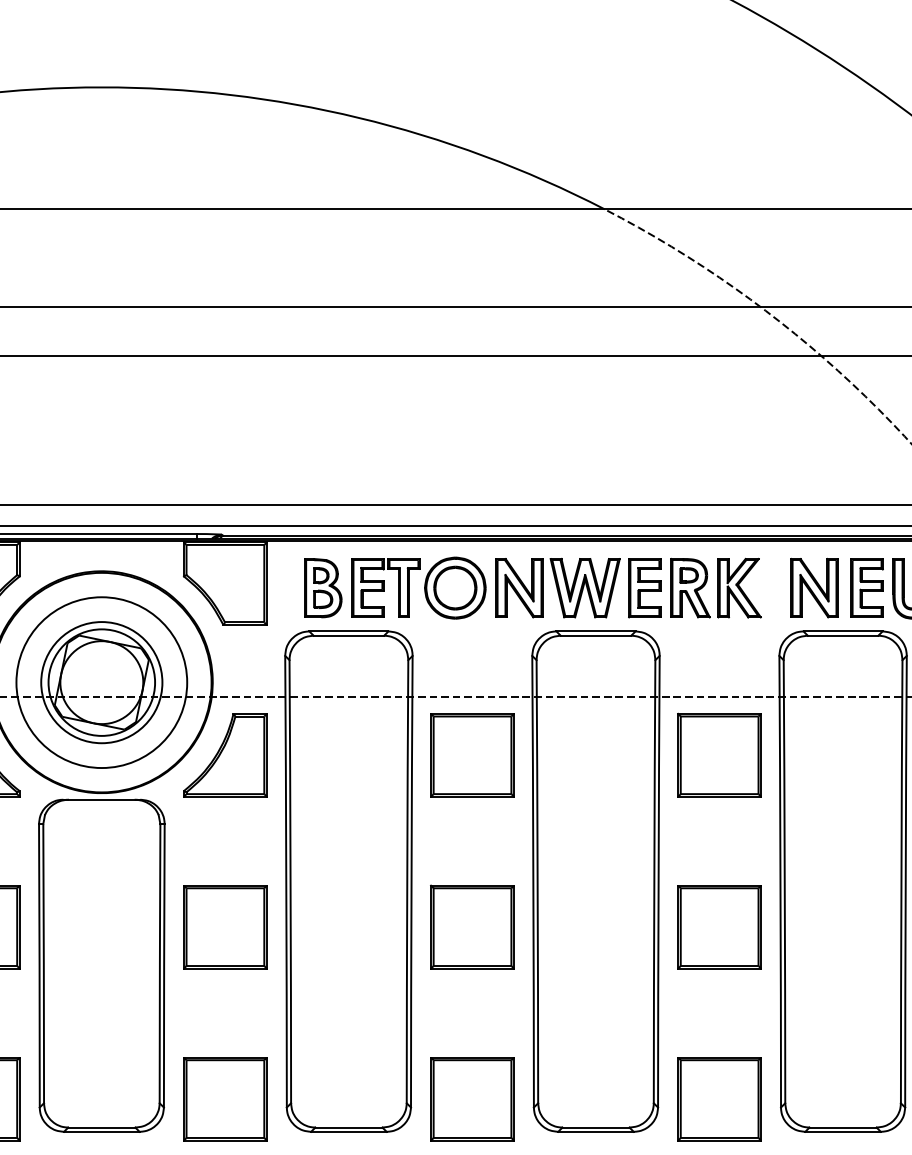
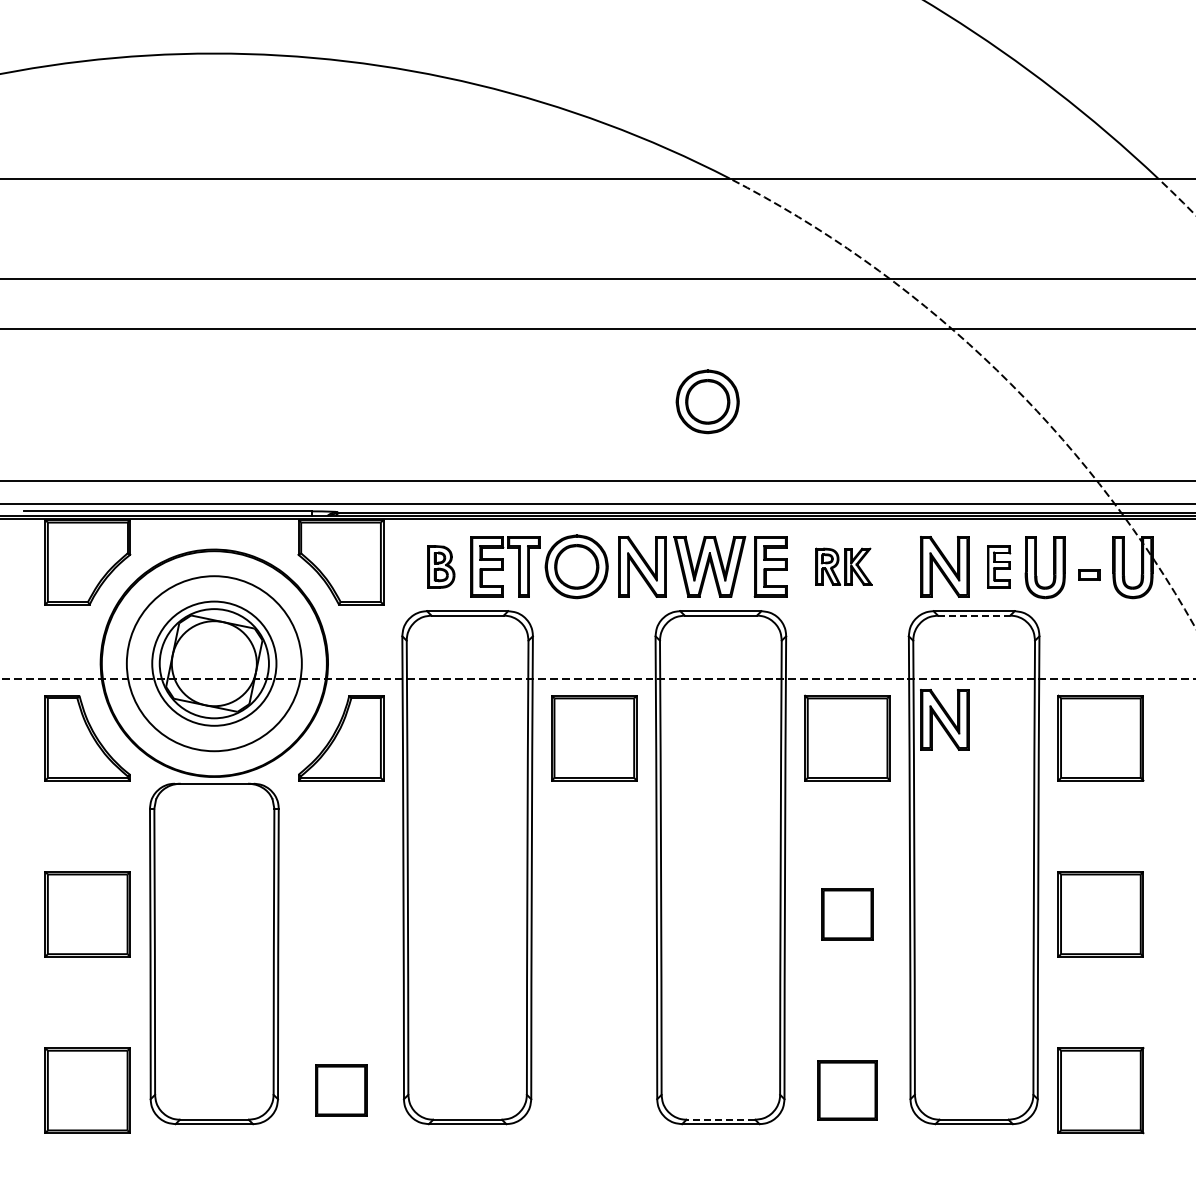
part: (582, 426) -> (707, 401), added
part: (323, 587) -> (441, 566), size x0.7
part: (715, 587) -> (843, 566), size x0.6
part: (866, 587) -> (998, 566), size x0.7
line: (843, 635) -> (974, 615), solid -> dashed
part: (814, 737) -> (944, 719), added
part: (471, 926) -> (593, 913), removed
part: (225, 927) -> (341, 914), removed
part: (719, 927) -> (847, 914), size x0.6
part: (225, 1099) -> (341, 1090), size x0.6
part: (472, 1099) -> (594, 1090), removed
part: (719, 1099) -> (847, 1090), size x0.7
line: (595, 1127) -> (720, 1119), solid -> dashed

